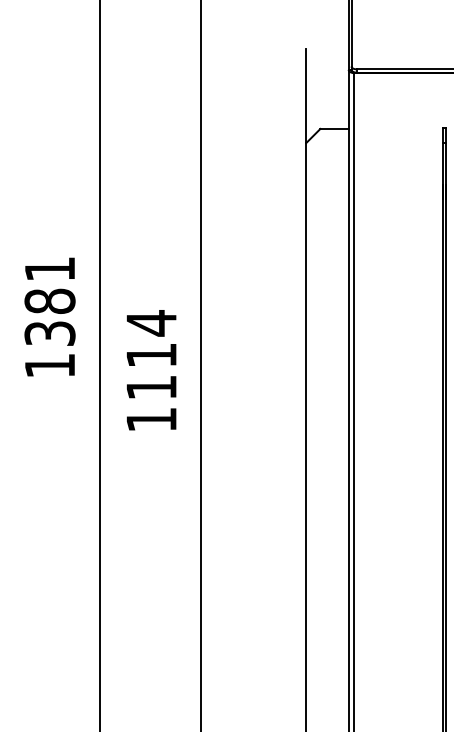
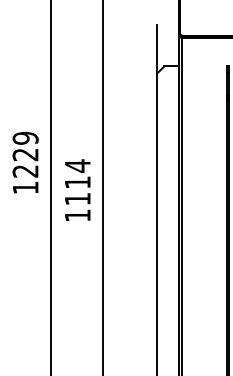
text: (49, 300) -> (25, 154), 1381 -> 1229

